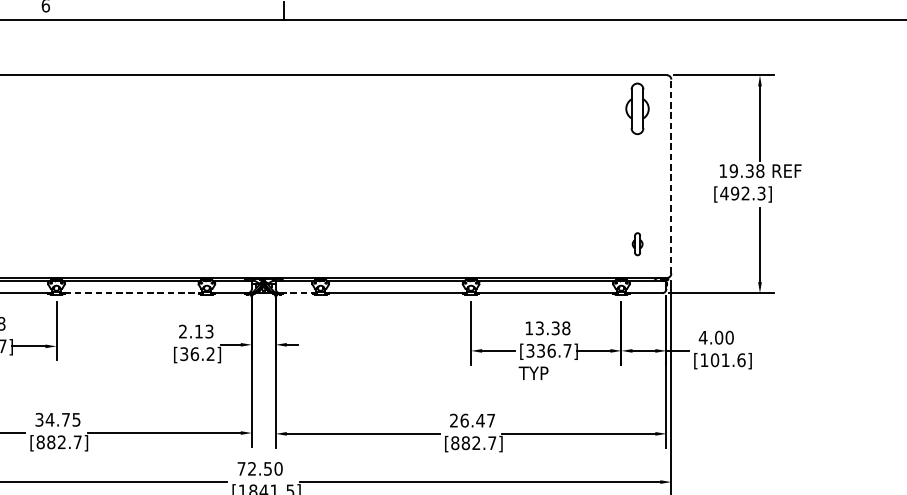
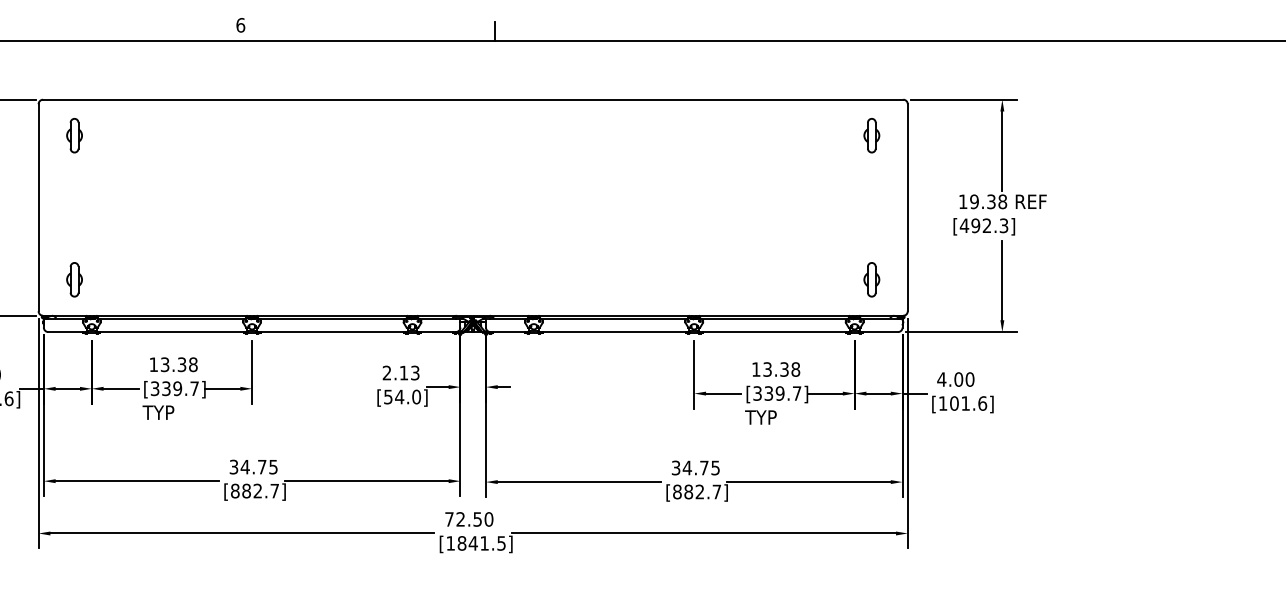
part: (637, 108) -> (871, 135), size x0.62
line: (671, 176) -> (907, 207), dashed -> solid
part: (637, 243) -> (871, 279), size x1.43
line: (131, 293) -> (332, 332), dashed -> solid
line: (296, 293) -> (508, 332), dashed -> solid
text: (551, 350) -> (779, 393), [336.7] -> [339.7]
text: (197, 353) -> (402, 396), [36.2] -> [54.0]
text: (472, 420) -> (695, 467), 26.47 -> 34.75

